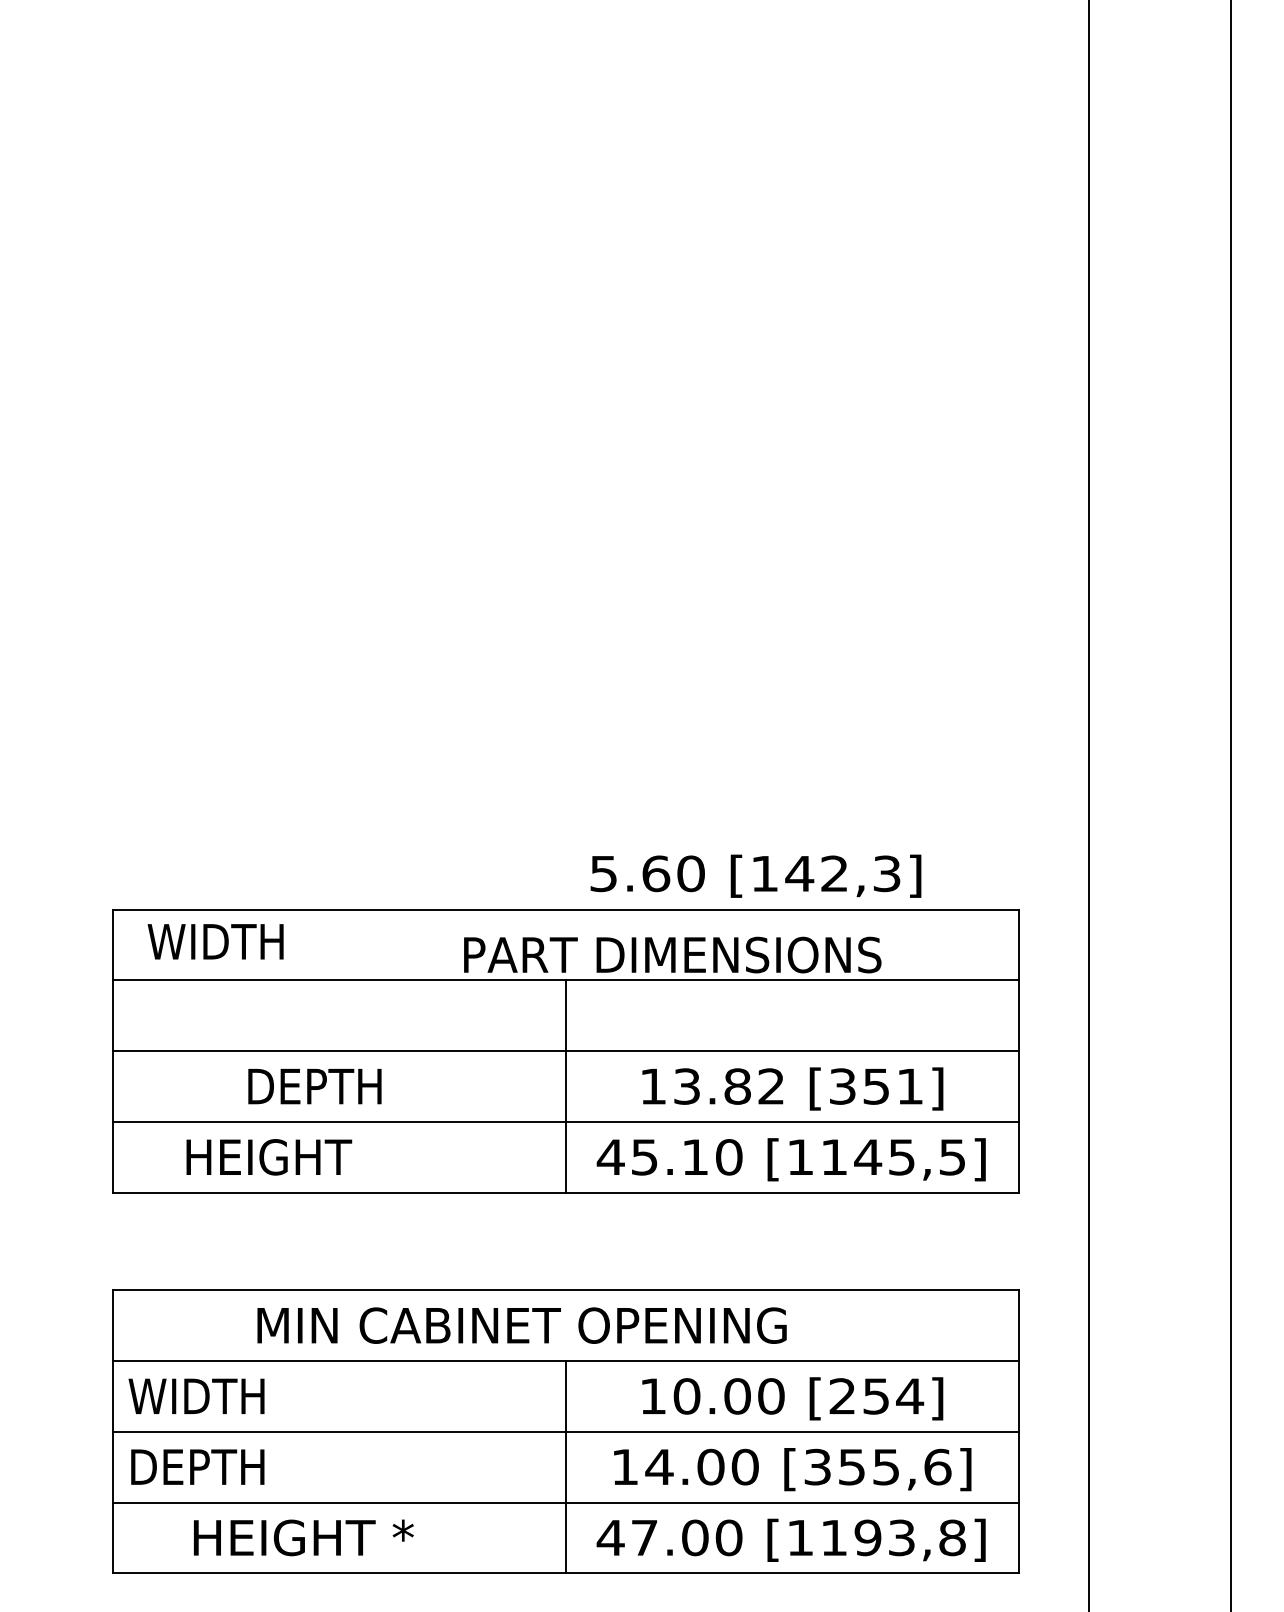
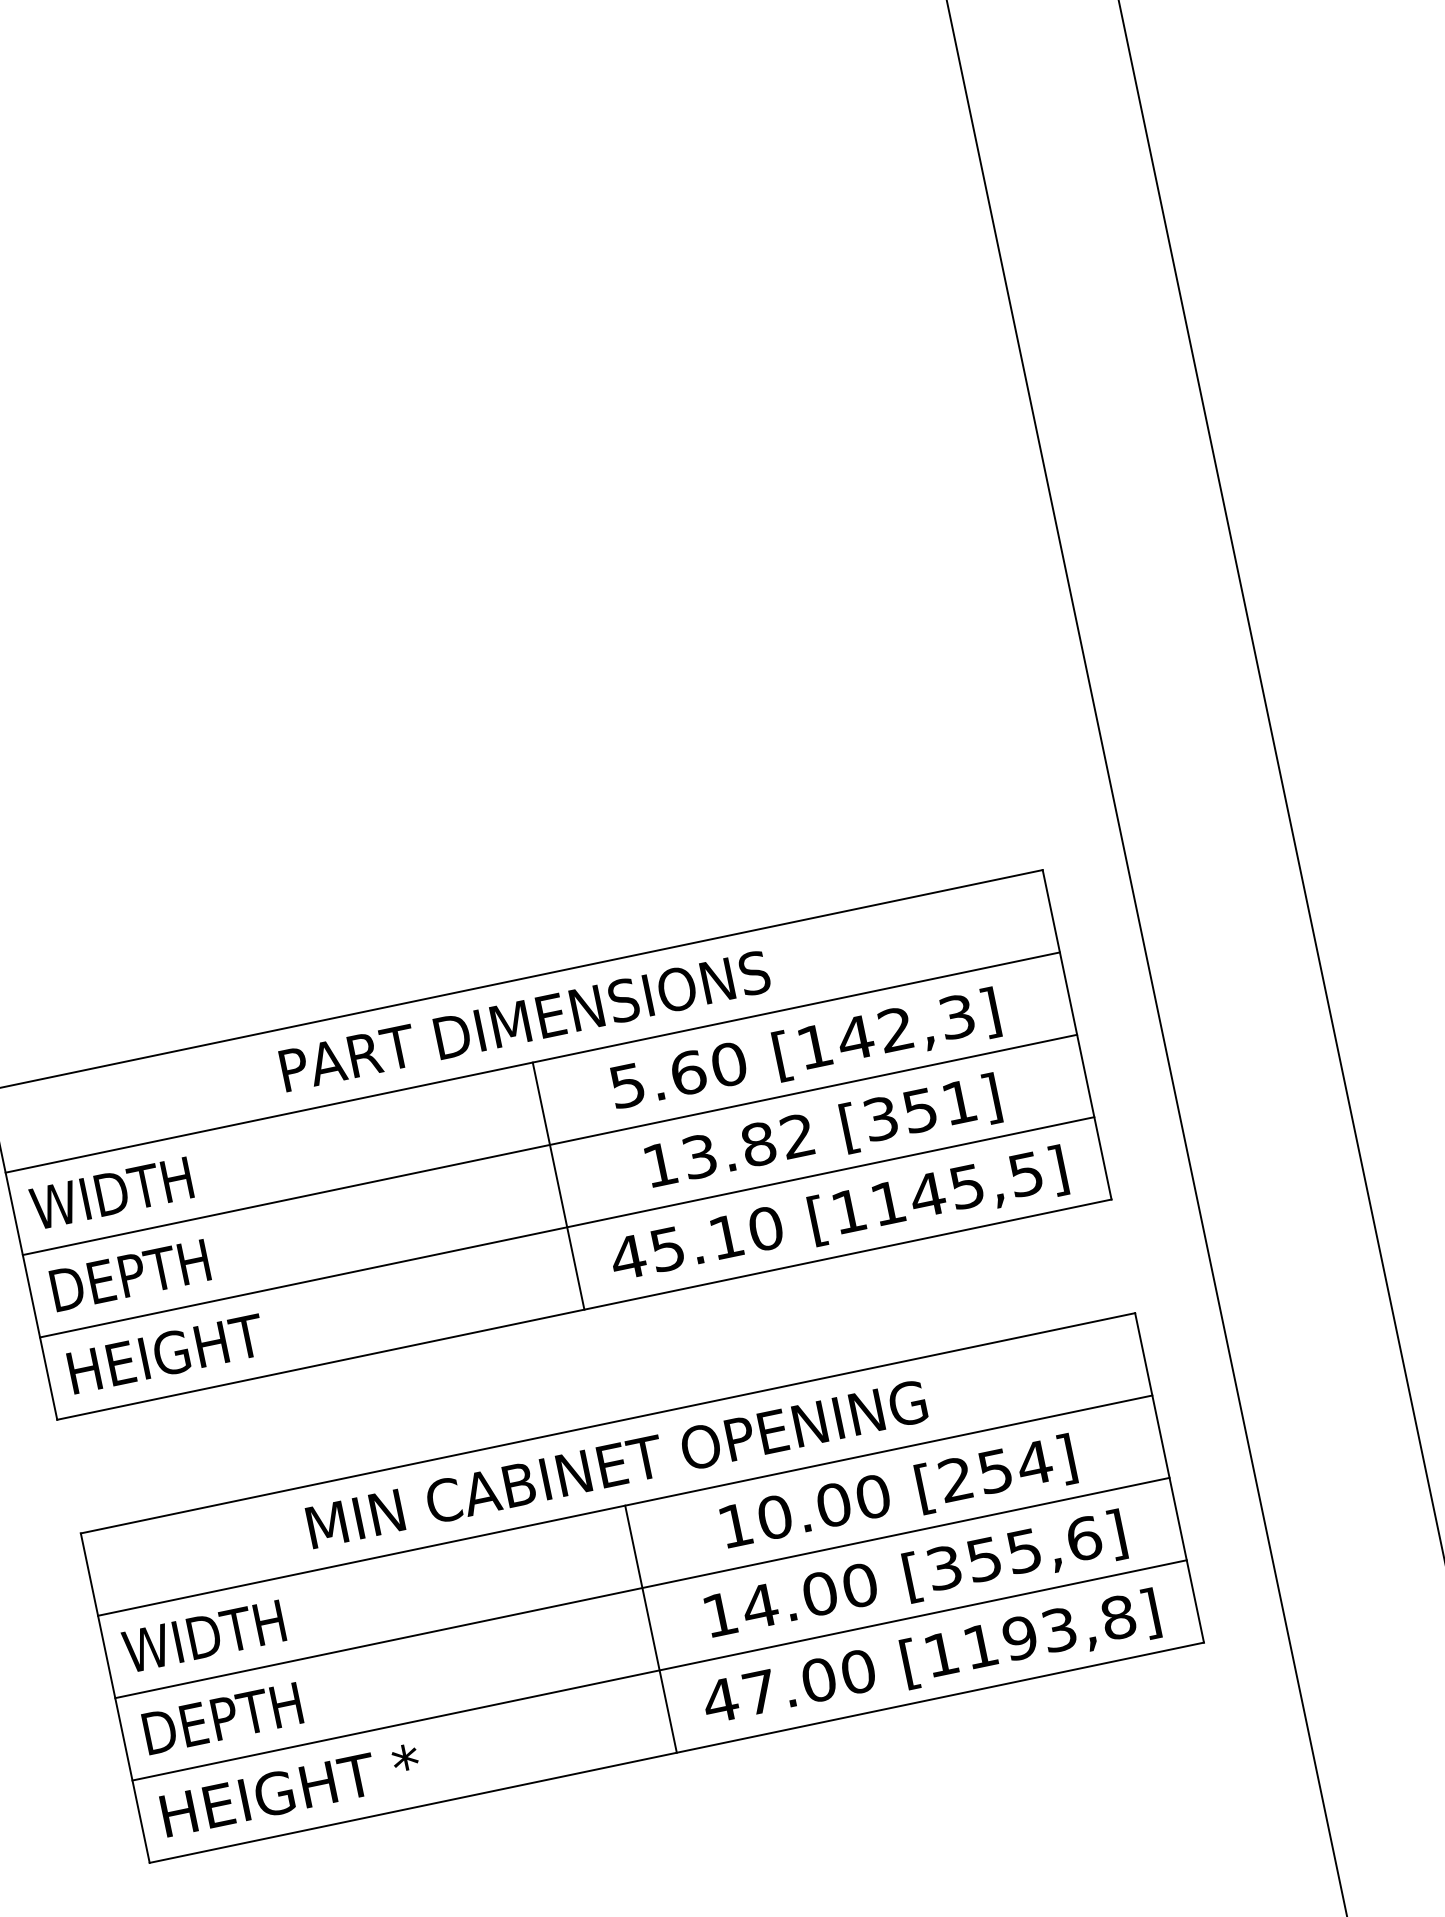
text: (755, 875) -> (804, 1050), moved
text: (215, 941) -> (111, 1193), moved
text: (672, 954) -> (524, 1020), moved
text: (314, 1086) -> (129, 1275), moved
text: (269, 1157) -> (166, 1354), moved
text: (521, 1325) -> (616, 1464), moved
text: (303, 1537) -> (290, 1789), moved

